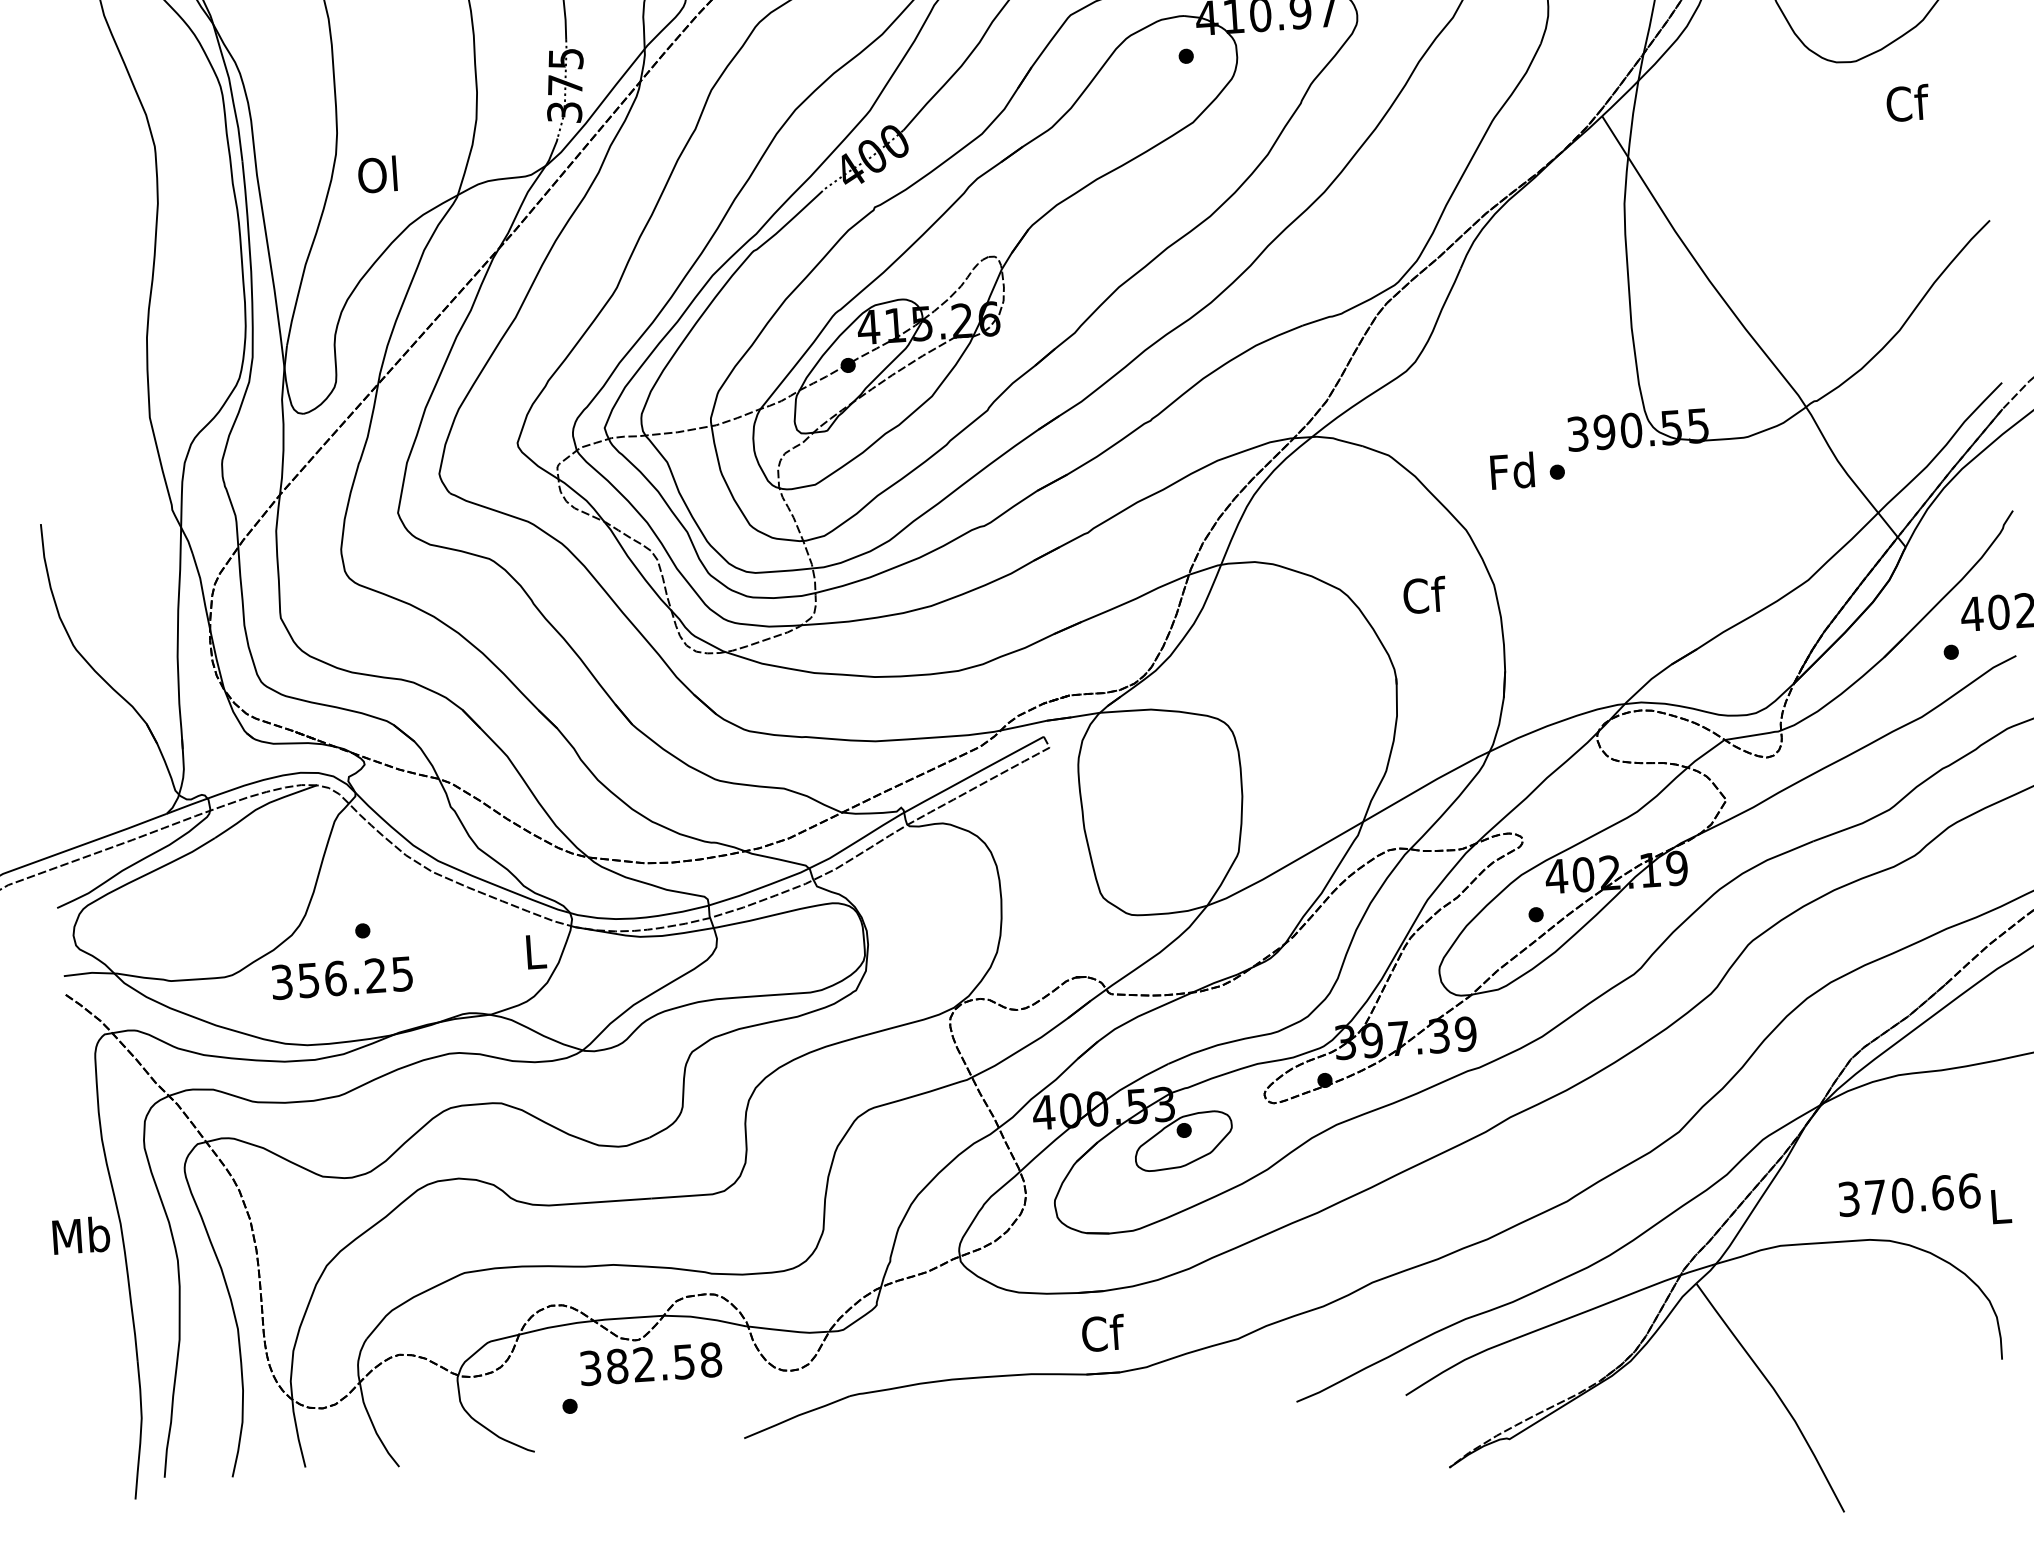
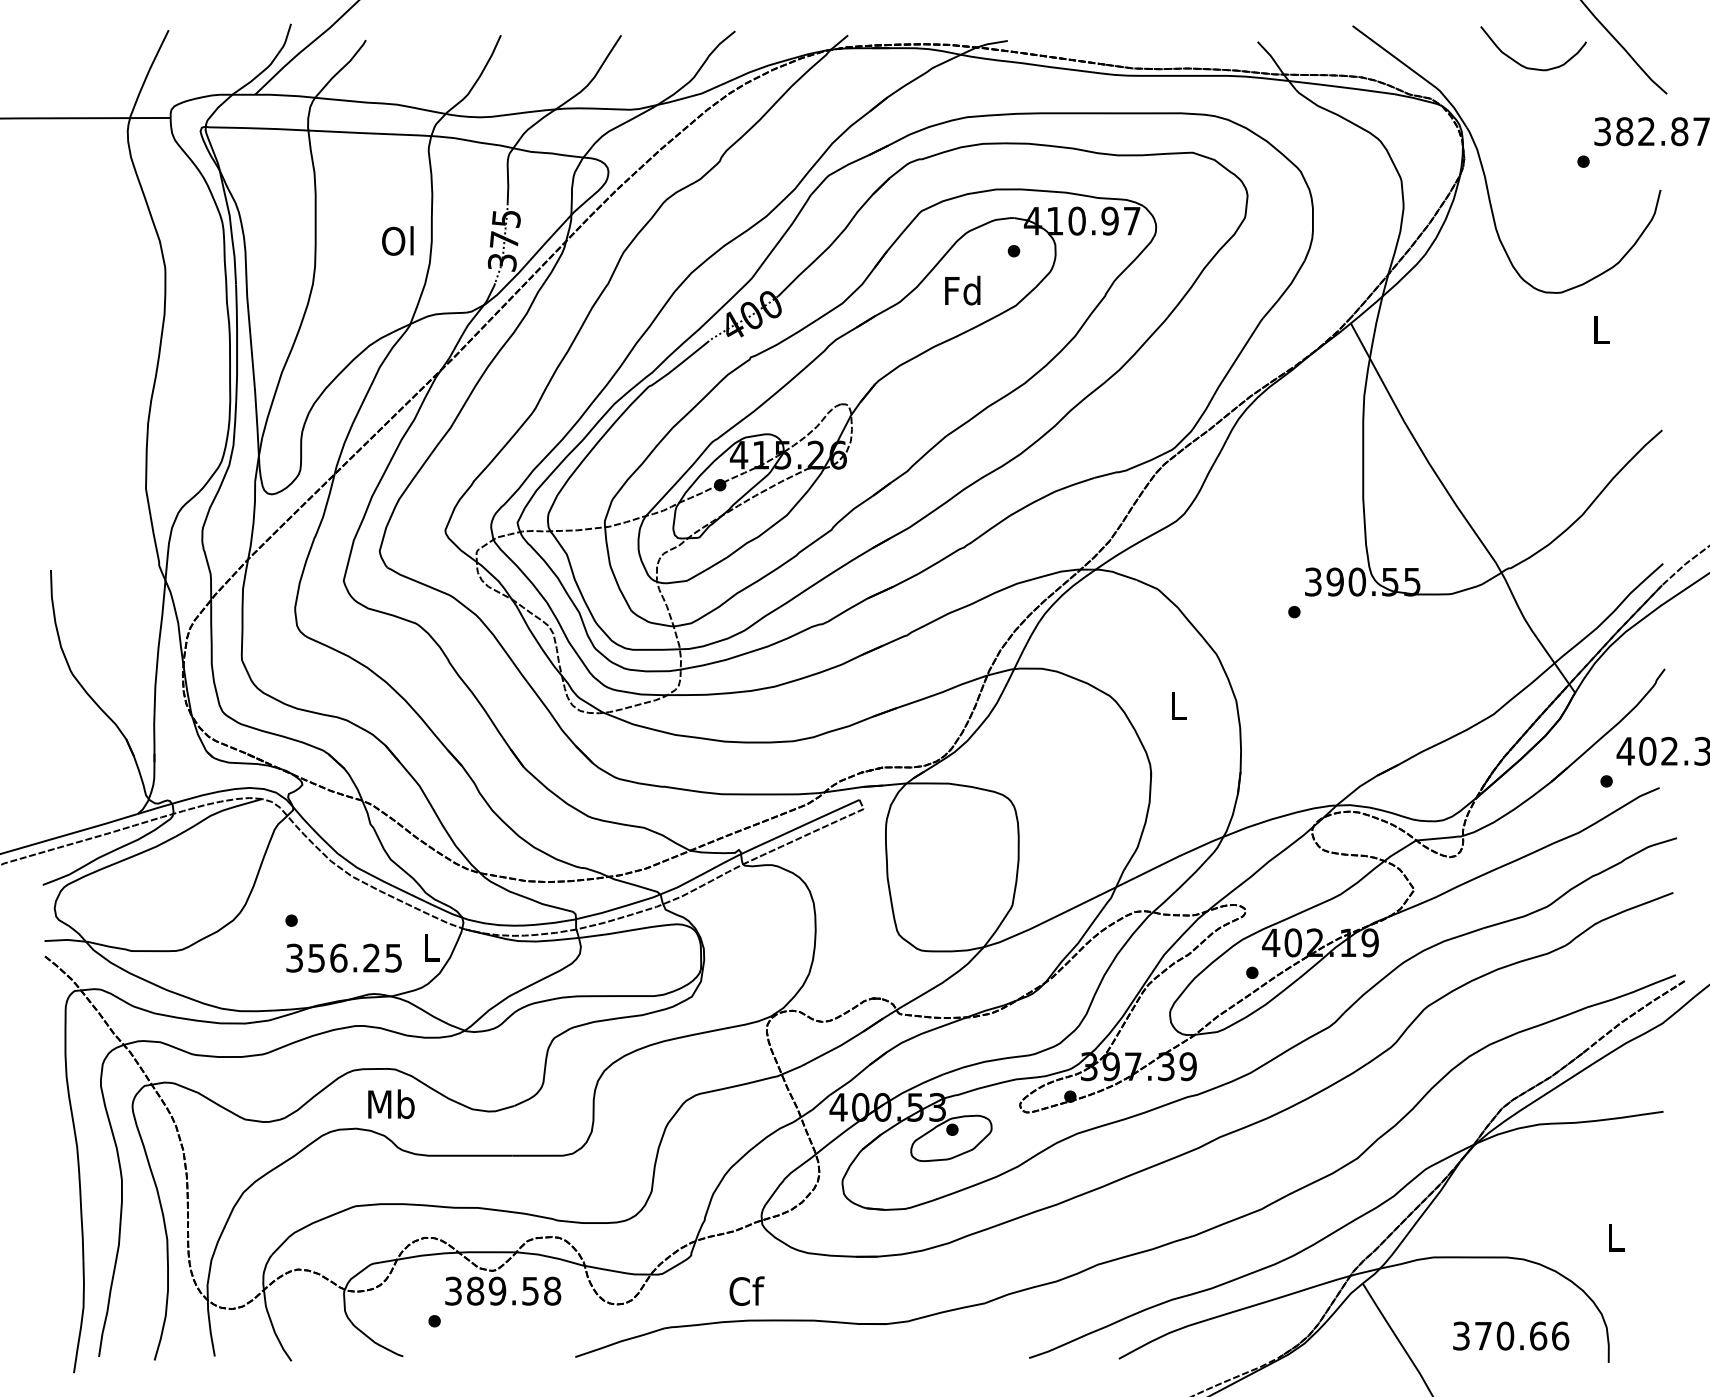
text: (1907, 102) -> (1601, 329), Cf -> L
text: (377, 174) -> (397, 240), moved
text: (1512, 470) -> (962, 290), moved
text: (1424, 595) -> (1178, 705), Cf -> L
text: (341, 977) -> (343, 957), moved
text: (1909, 1194) -> (1511, 1335), moved
text: (81, 1234) -> (391, 1103), moved
text: (1102, 1332) -> (746, 1290), moved
text: (644, 1363) -> (497, 1290), 382.58 -> 389.58

